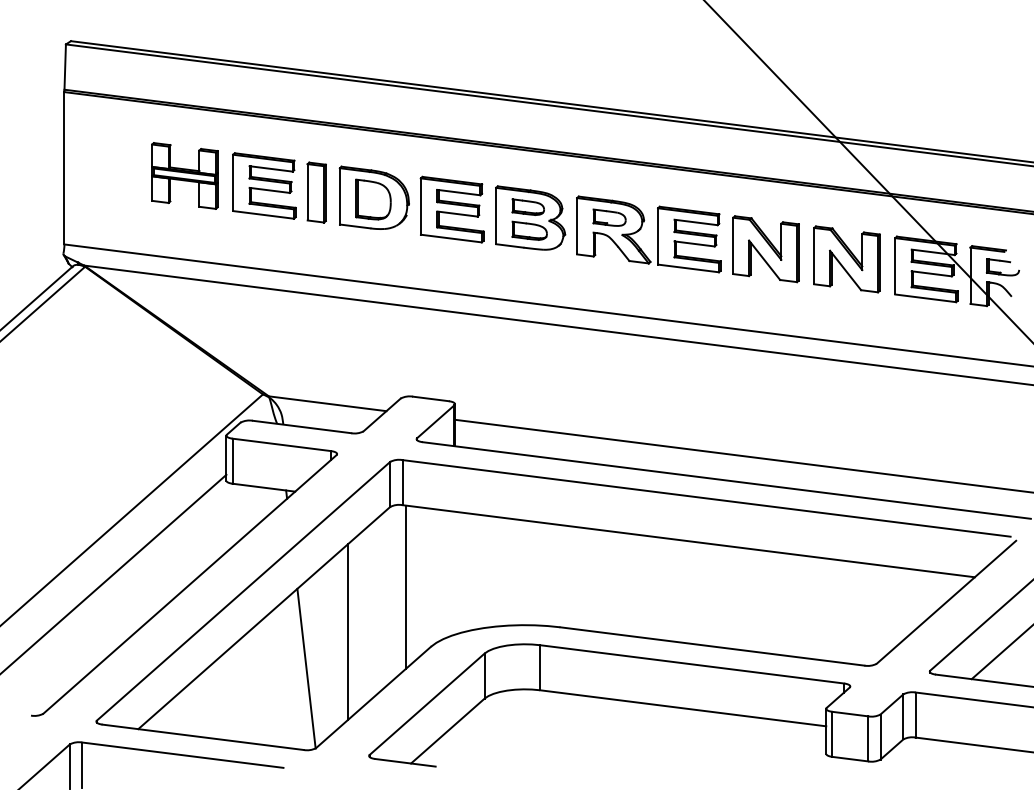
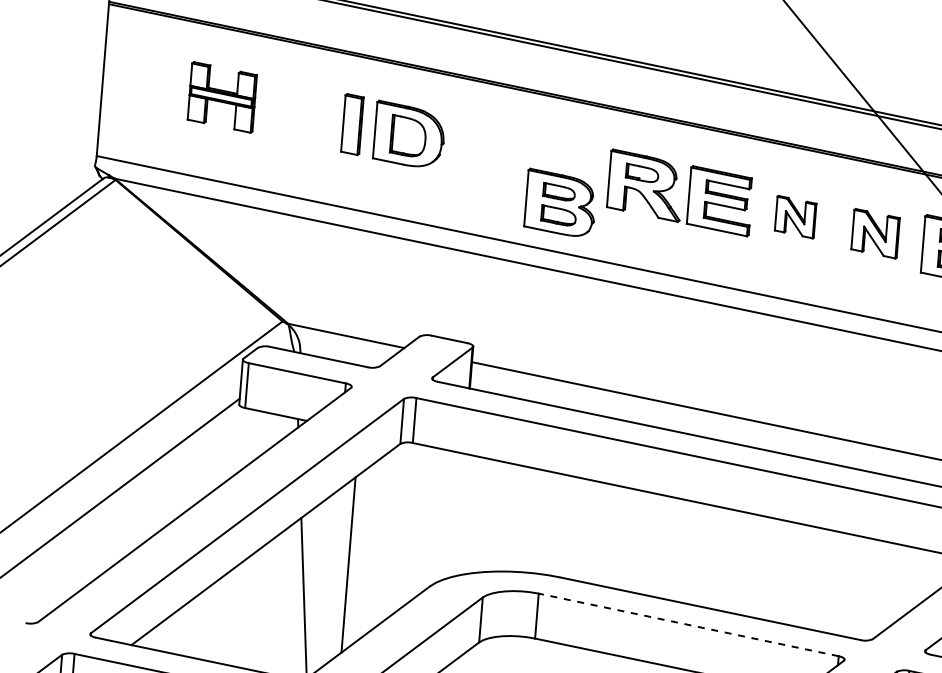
part: (264, 185) -> (300, 113), removed
part: (451, 209) -> (485, 152), removed
part: (530, 217) -> (560, 202), moved
part: (765, 249) -> (795, 217), size x0.6
part: (846, 259) -> (875, 233), size x0.7
line: (405, 587) -> (409, 525), removed
line: (691, 664) -> (688, 625), solid -> dashed

